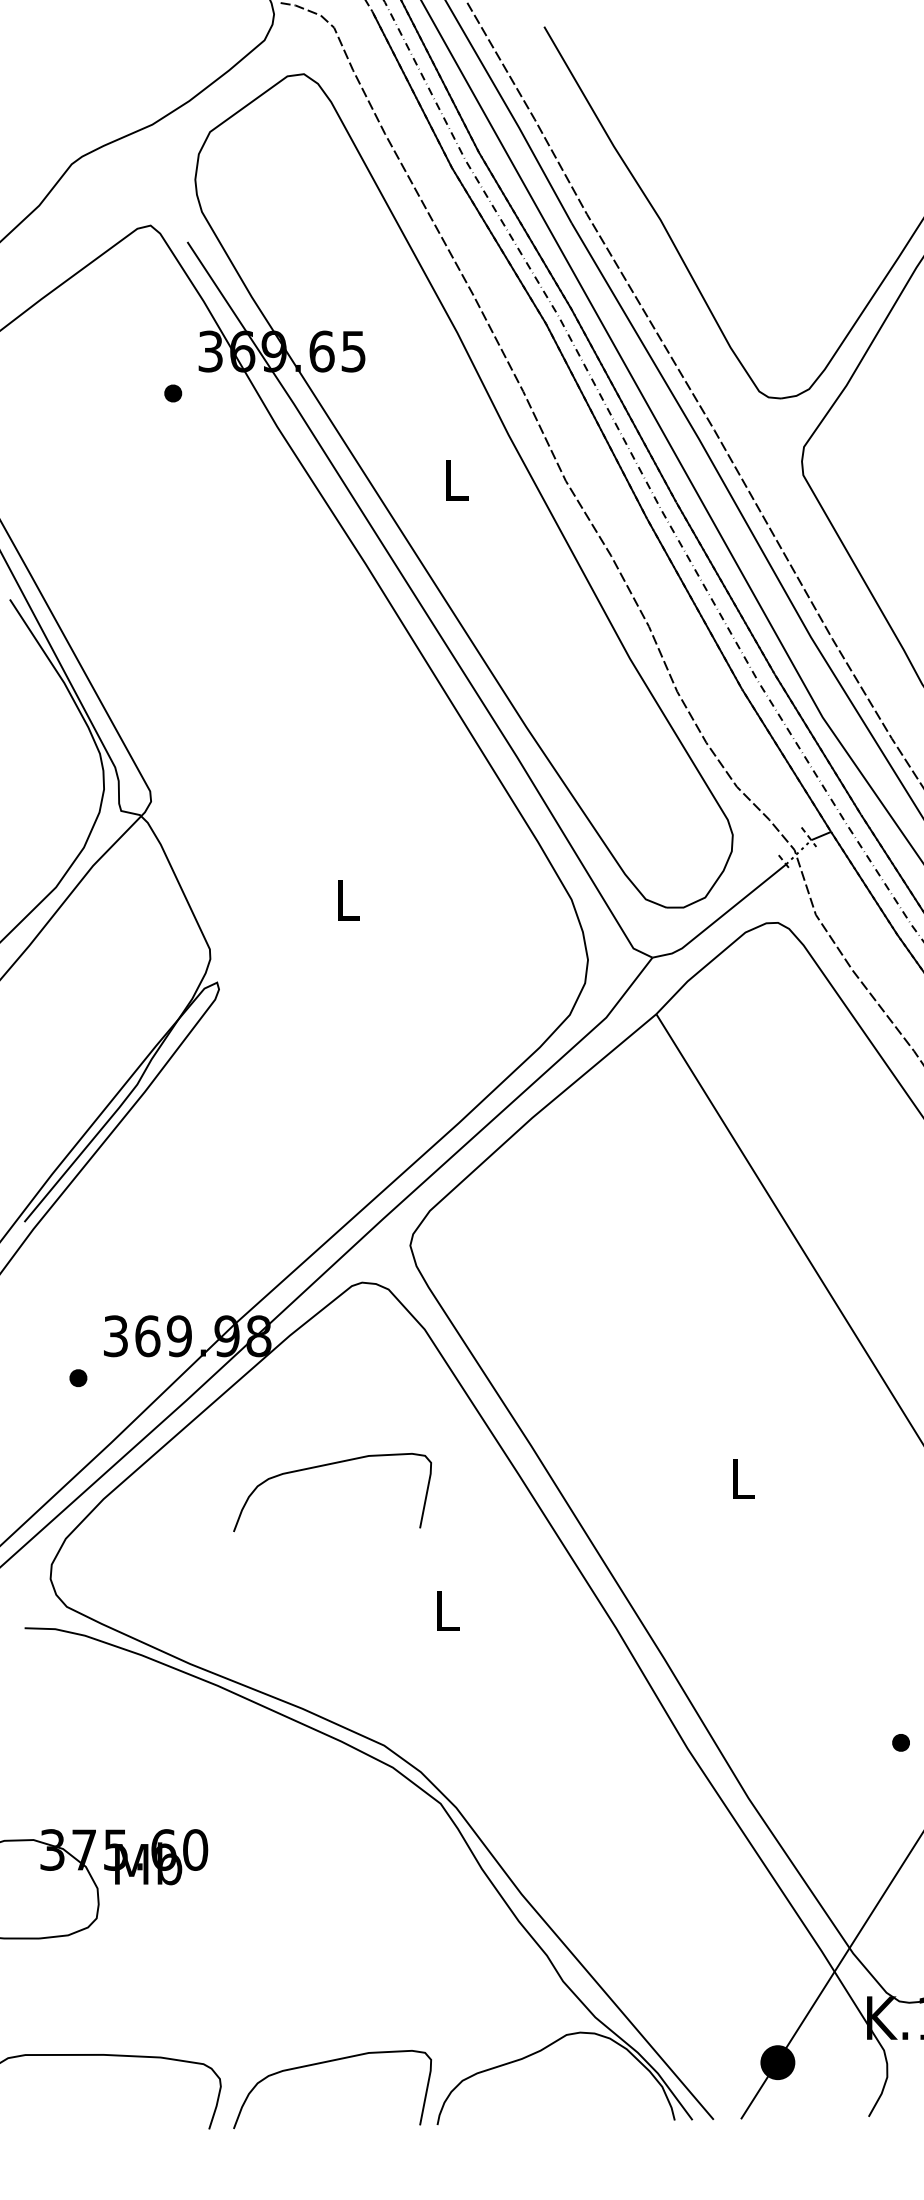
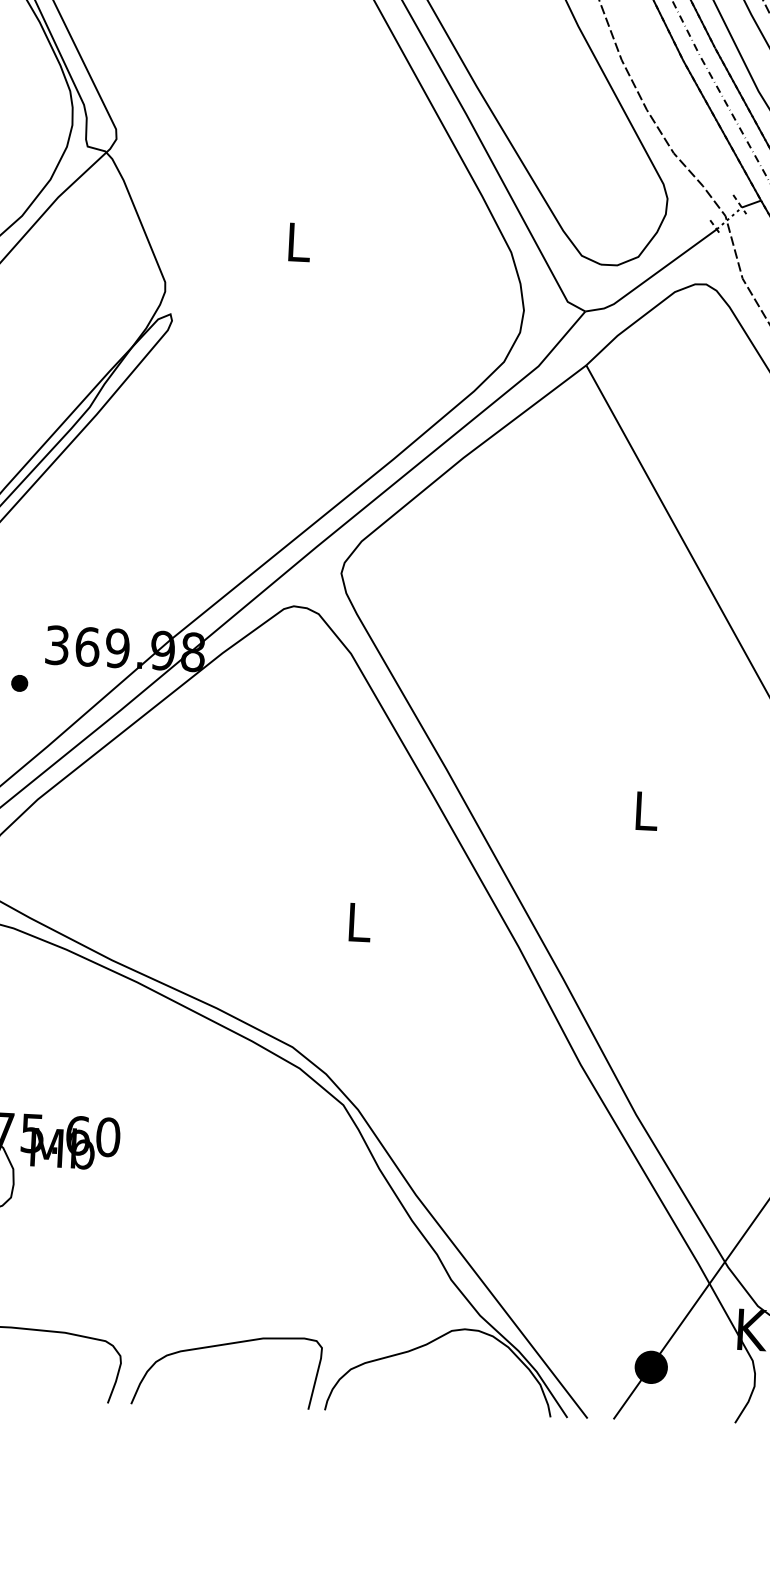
curve: (329, 1465) -> (254, 778), removed

